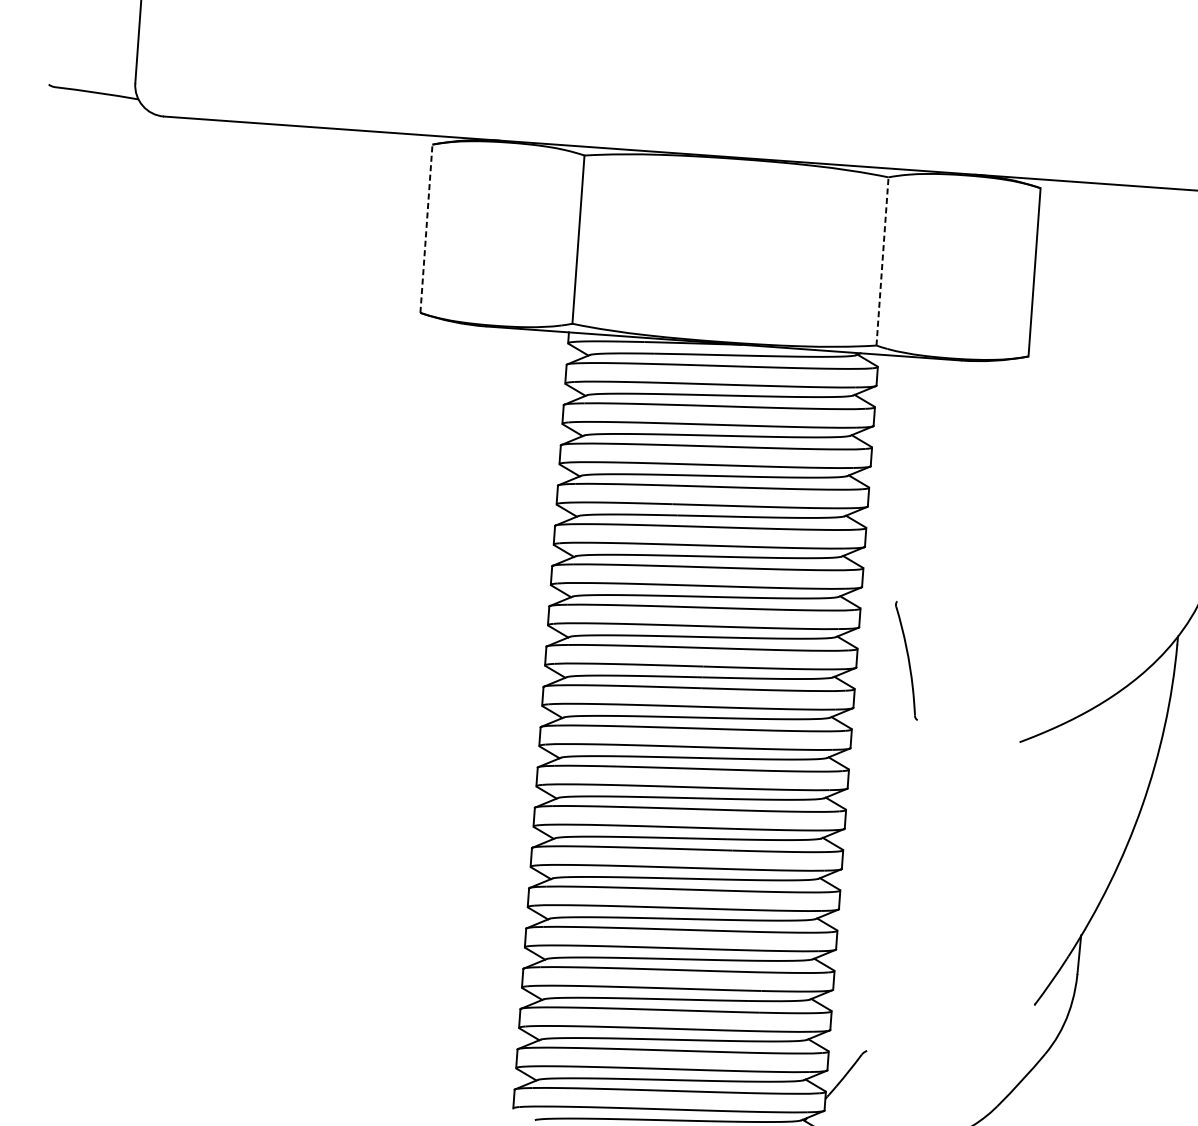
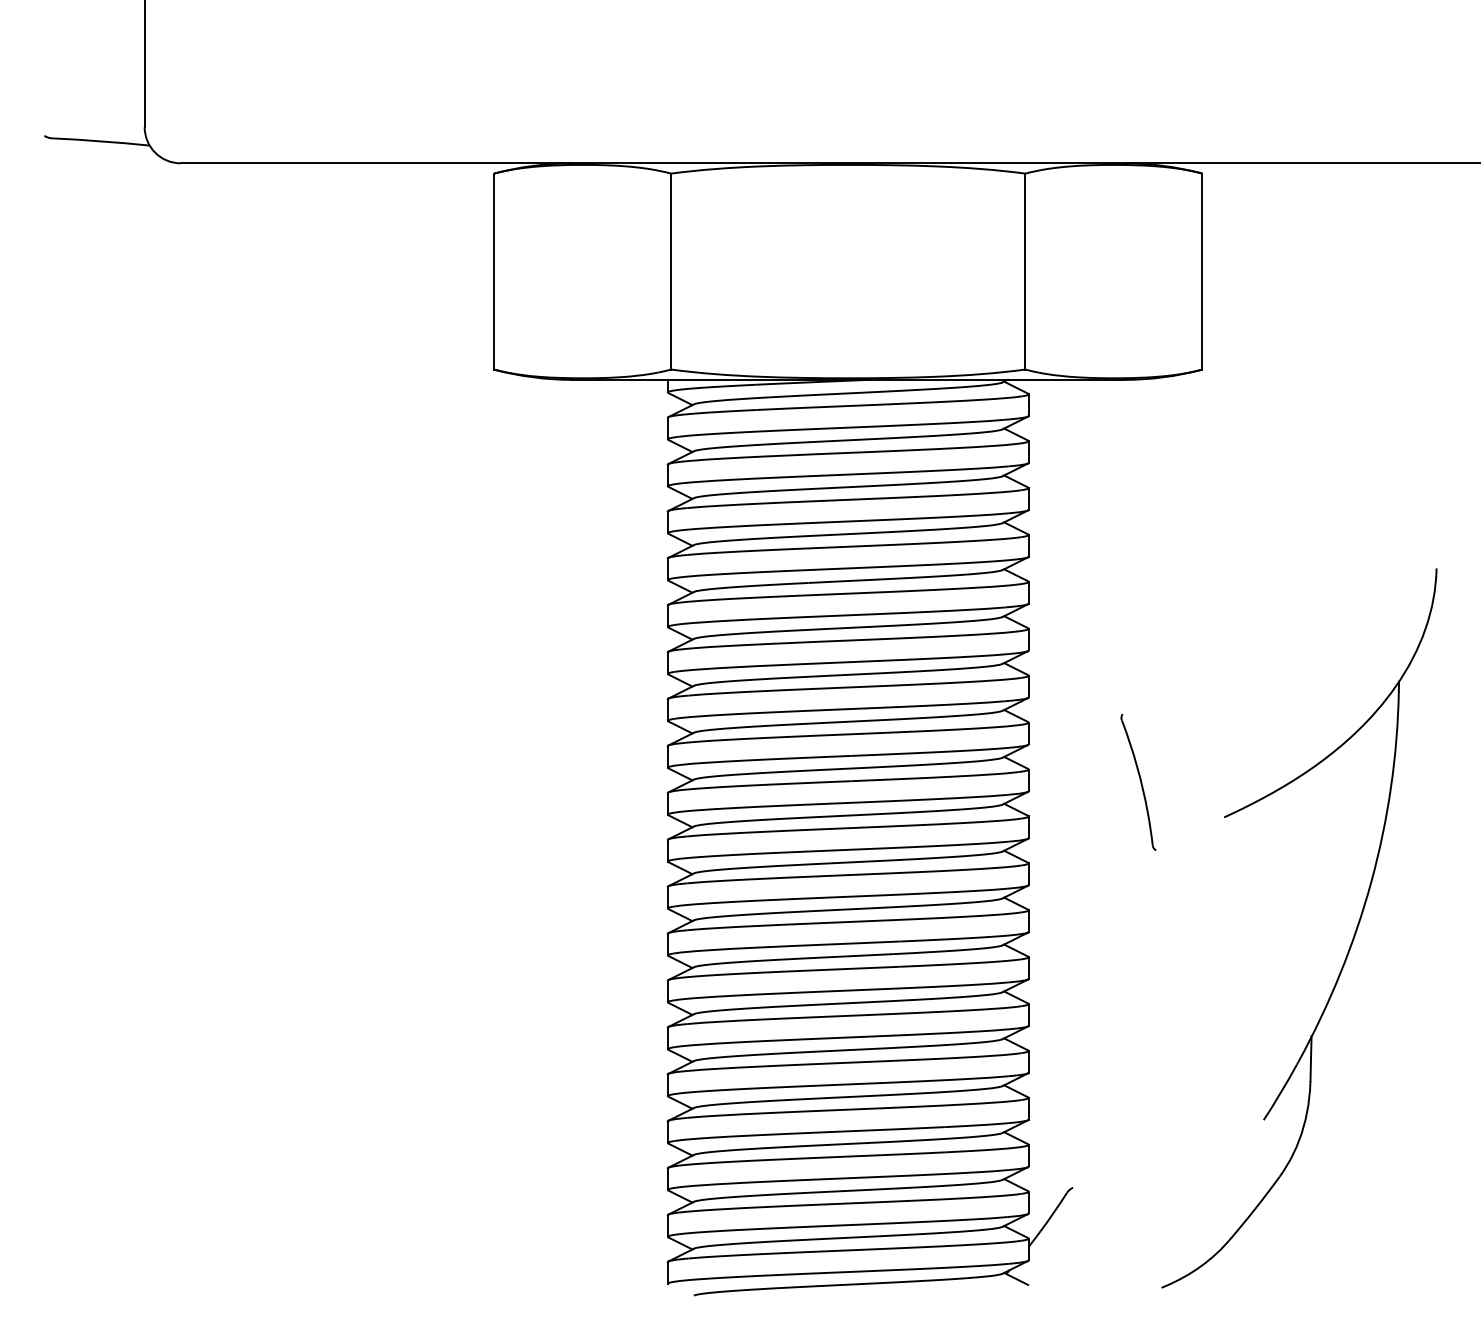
line: (426, 228) -> (494, 271), dashed -> solid
line: (882, 261) -> (1025, 271), dashed -> solid
part: (906, 660) -> (1138, 782), moved

